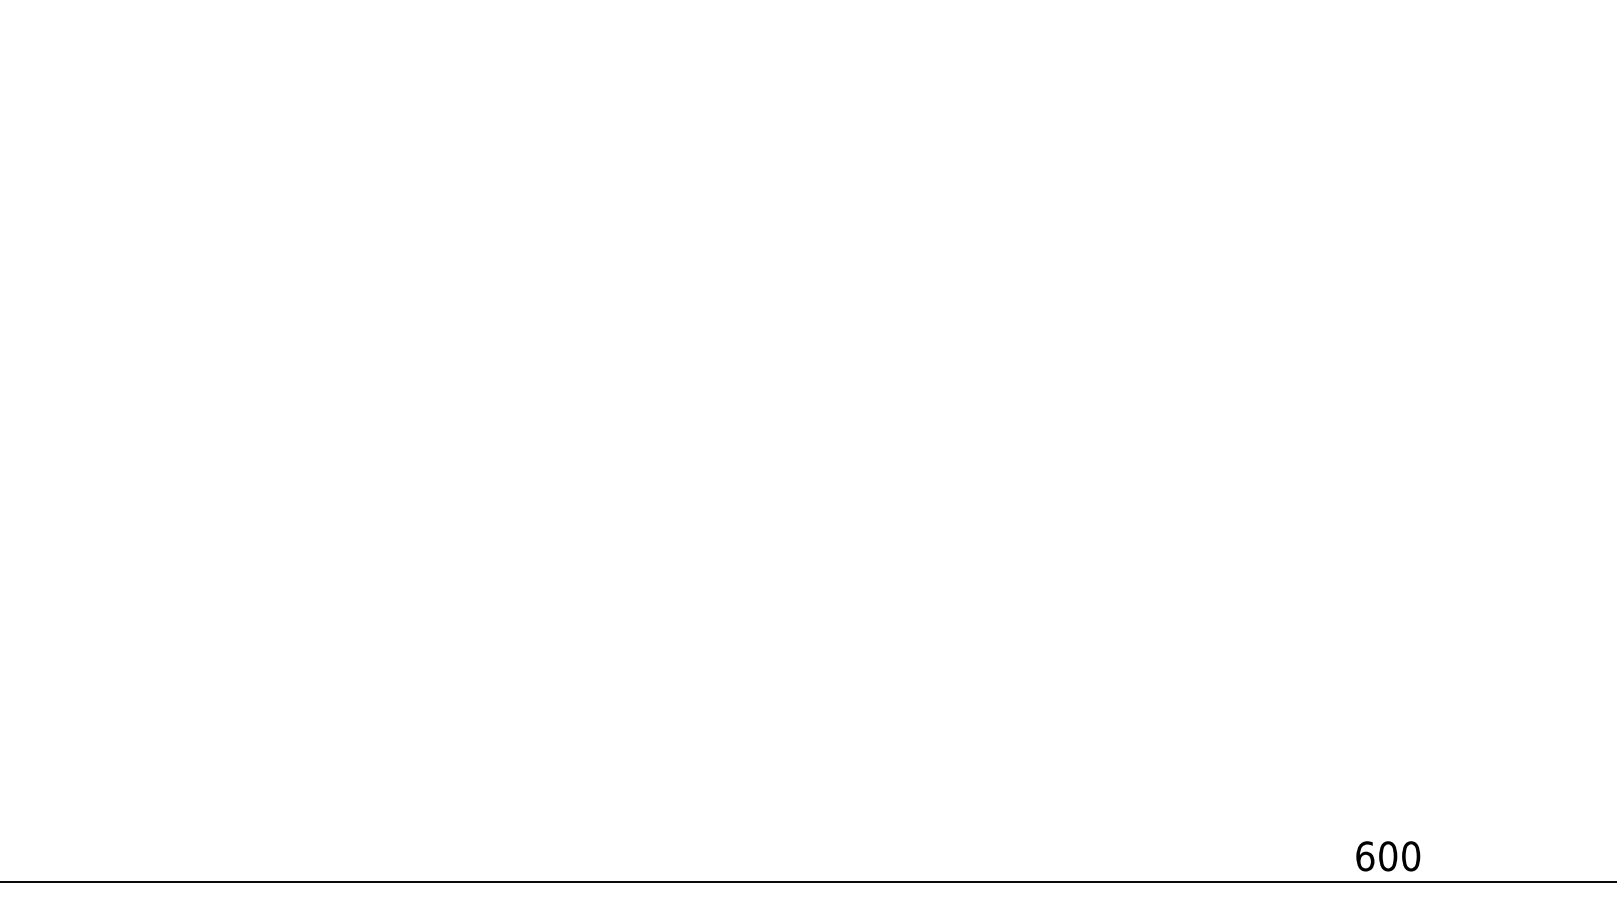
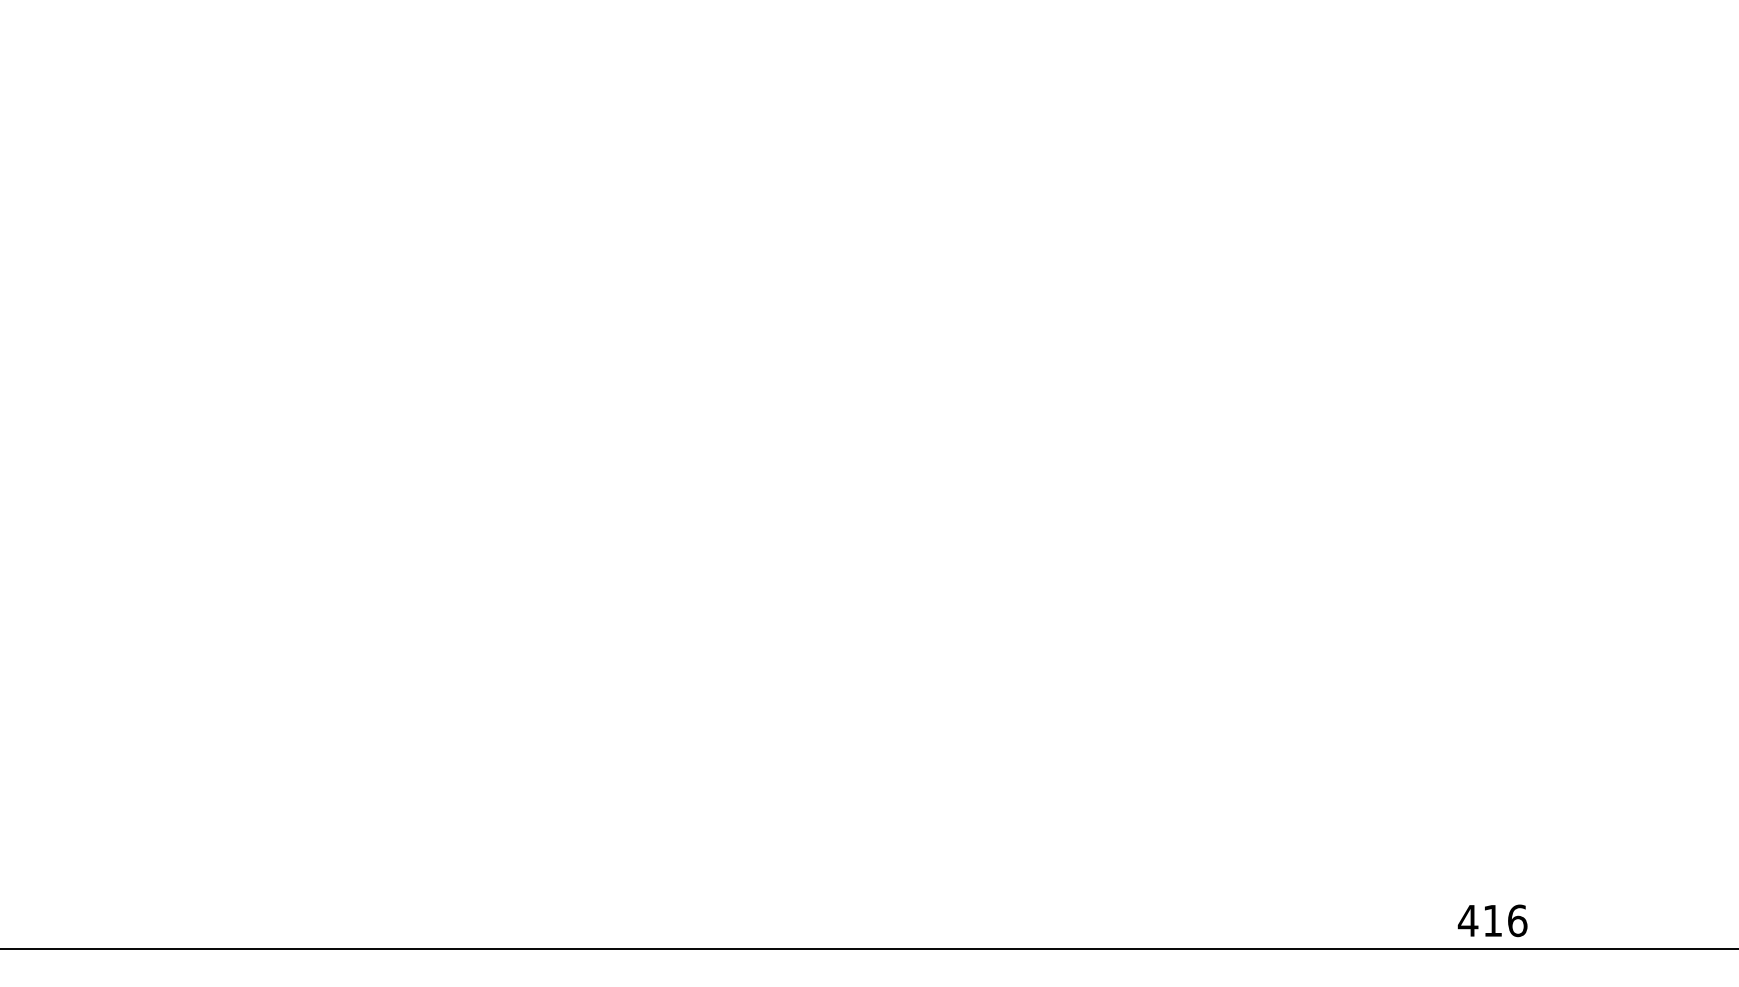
text: (1387, 856) -> (1492, 920), 600 -> 416

